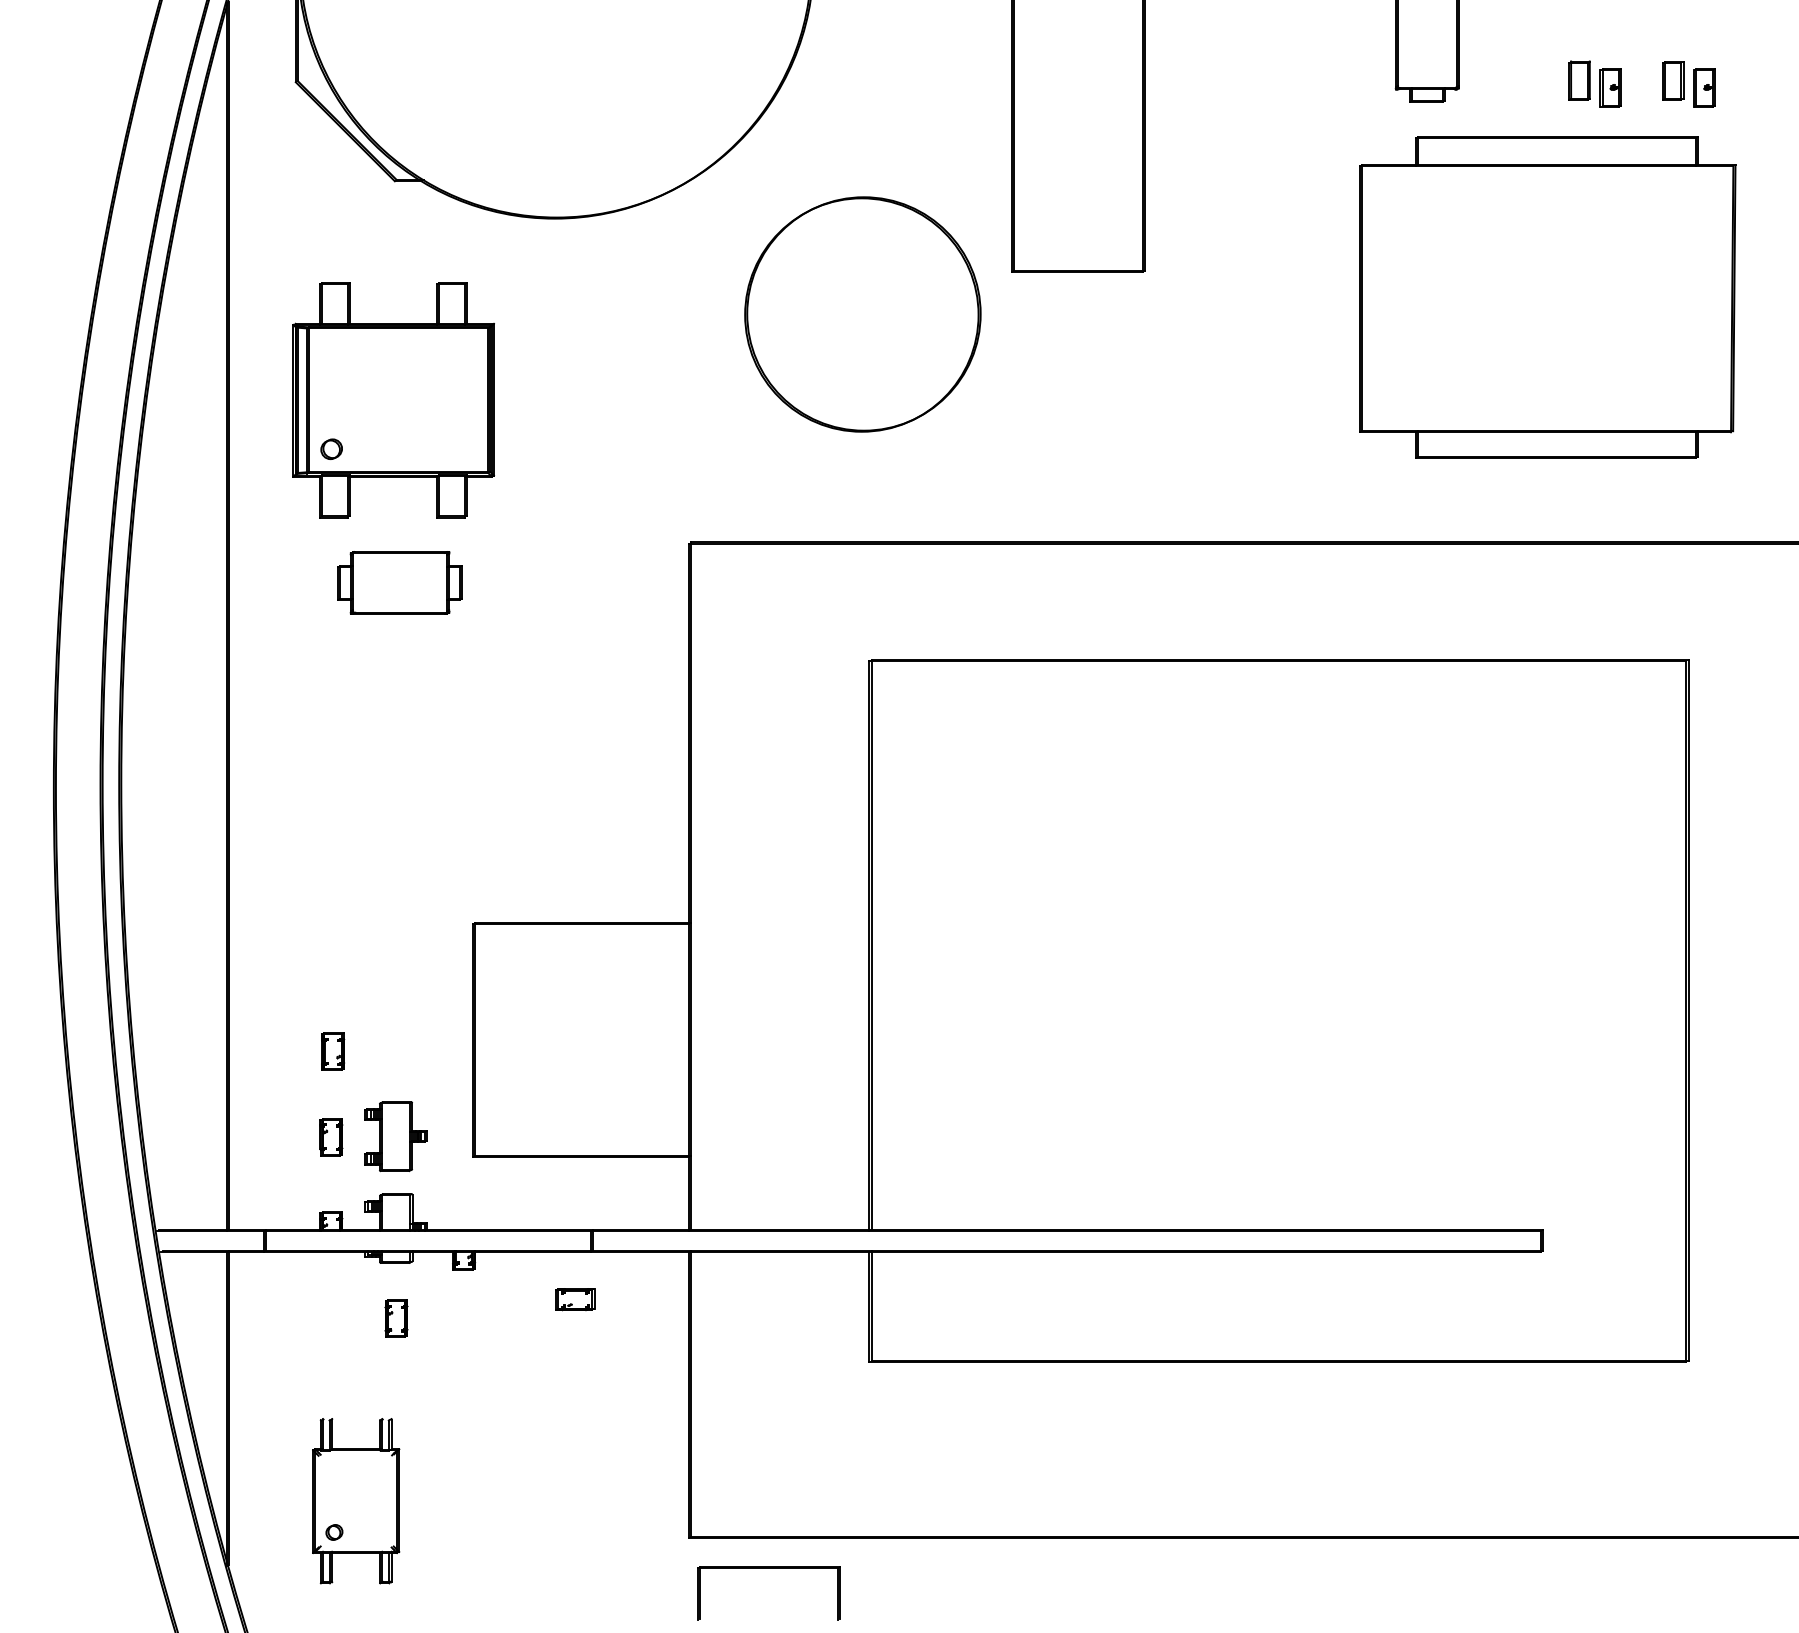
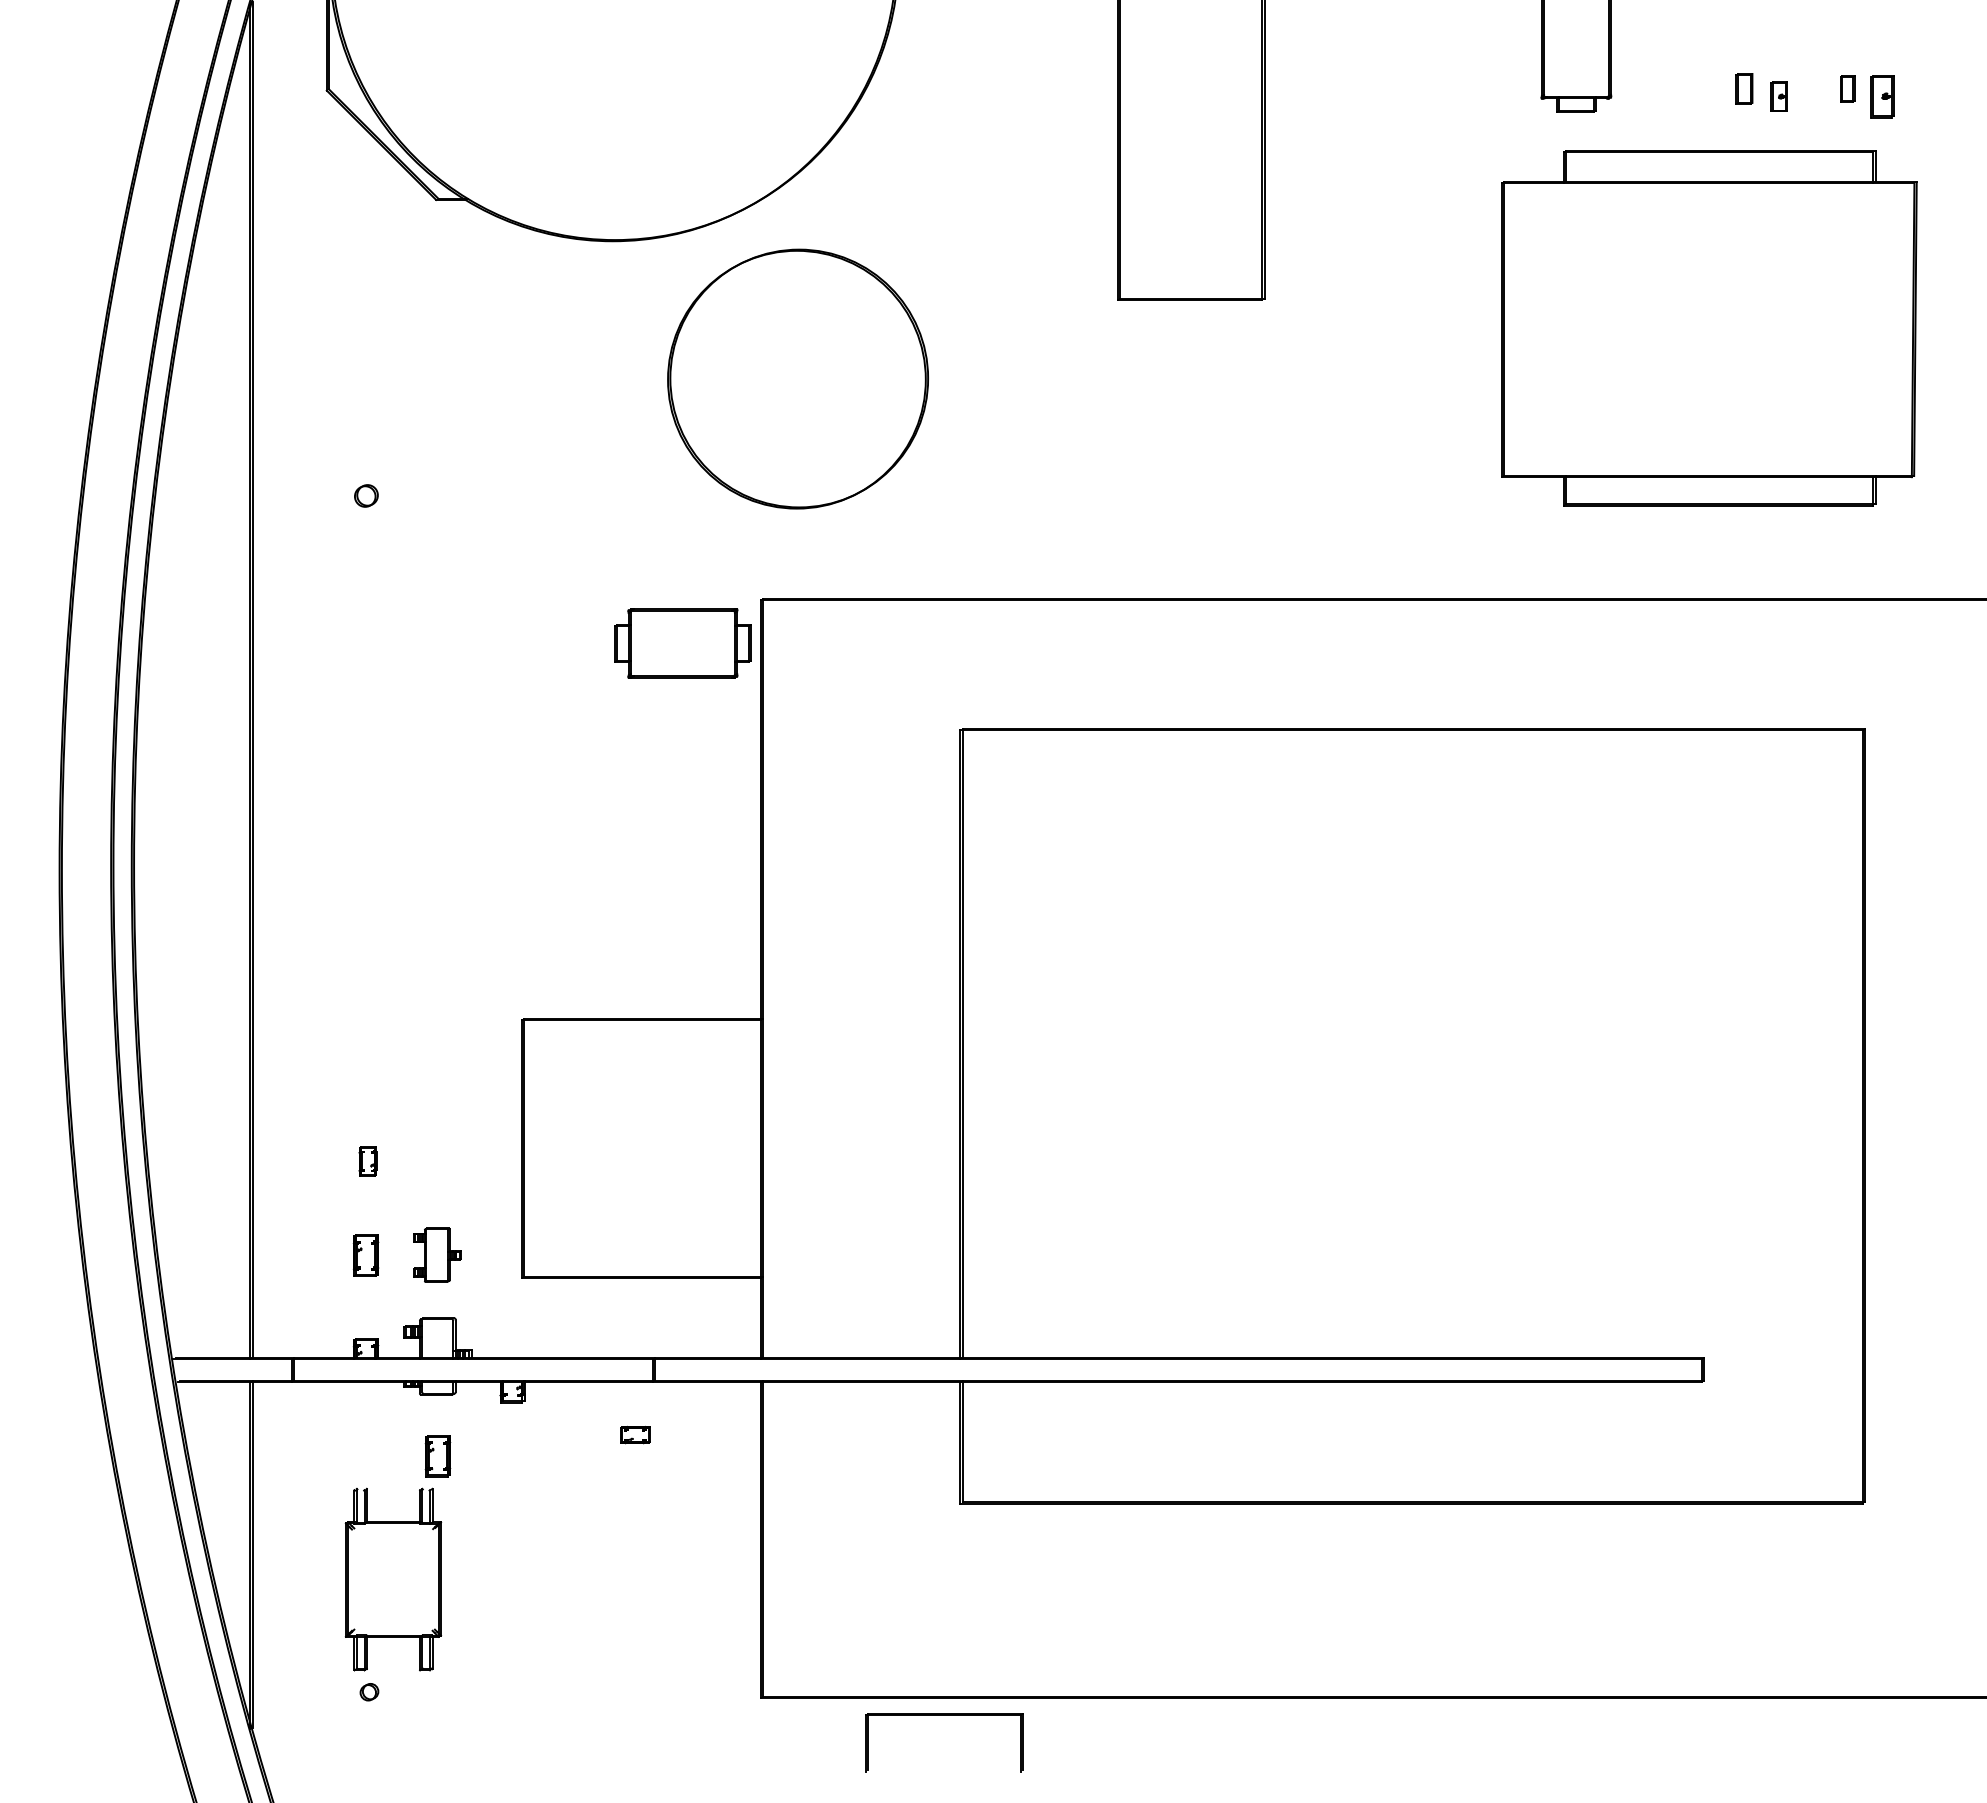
part: (1579, 80) -> (1744, 88), size x0.7
part: (1672, 80) -> (1847, 88), size x0.6
part: (1611, 87) -> (1779, 96), size x0.7
part: (862, 313) -> (797, 378), moved
part: (393, 399) -> (434, 441), removed
part: (399, 582) -> (682, 643), moved
part: (332, 1051) -> (367, 1161), size x0.7
part: (395, 1137) -> (436, 1255), size x0.7
part: (575, 1299) -> (635, 1434), size x0.7
part: (356, 1501) -> (393, 1579), moved
part: (769, 1568) -> (944, 1715), moved

